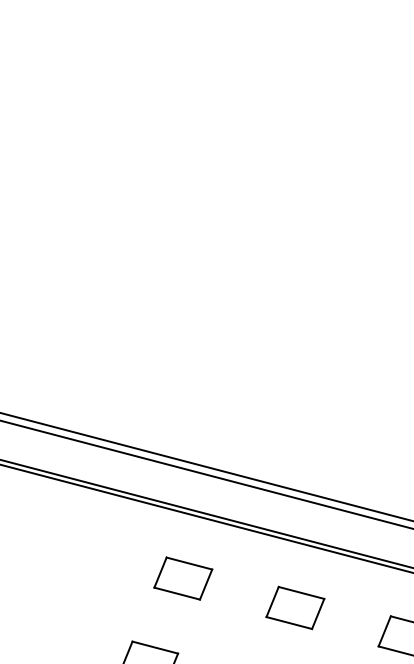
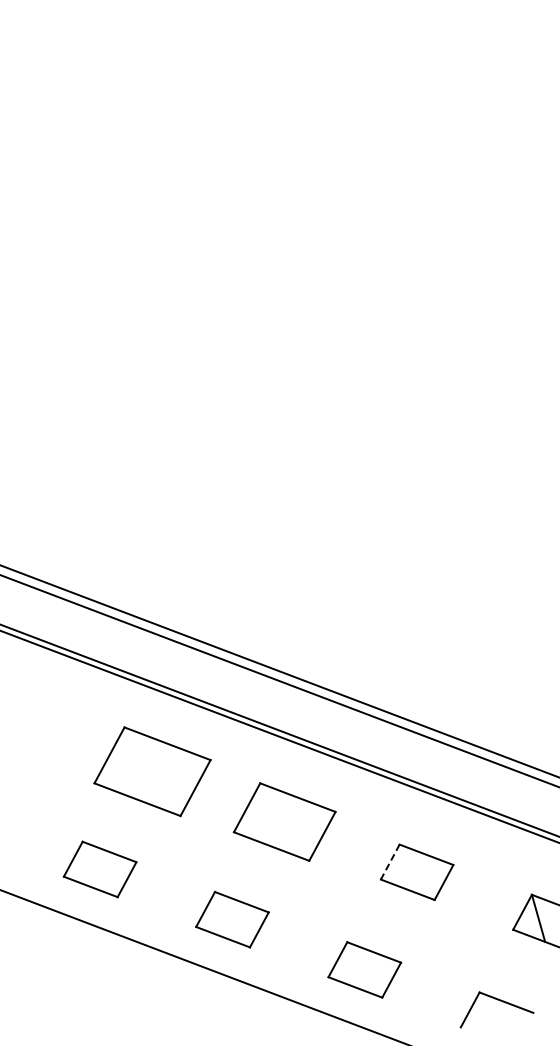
part: (183, 578) -> (152, 771), size x1.6
part: (295, 607) -> (284, 821), size x1.4
line: (384, 631) -> (390, 862), solid -> dashed

